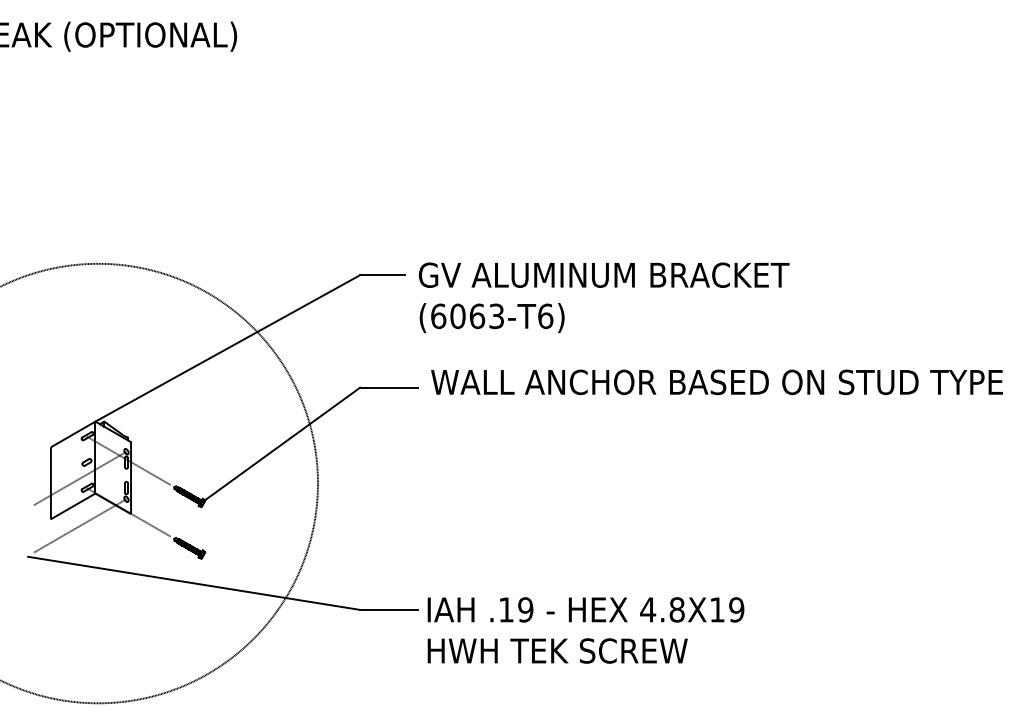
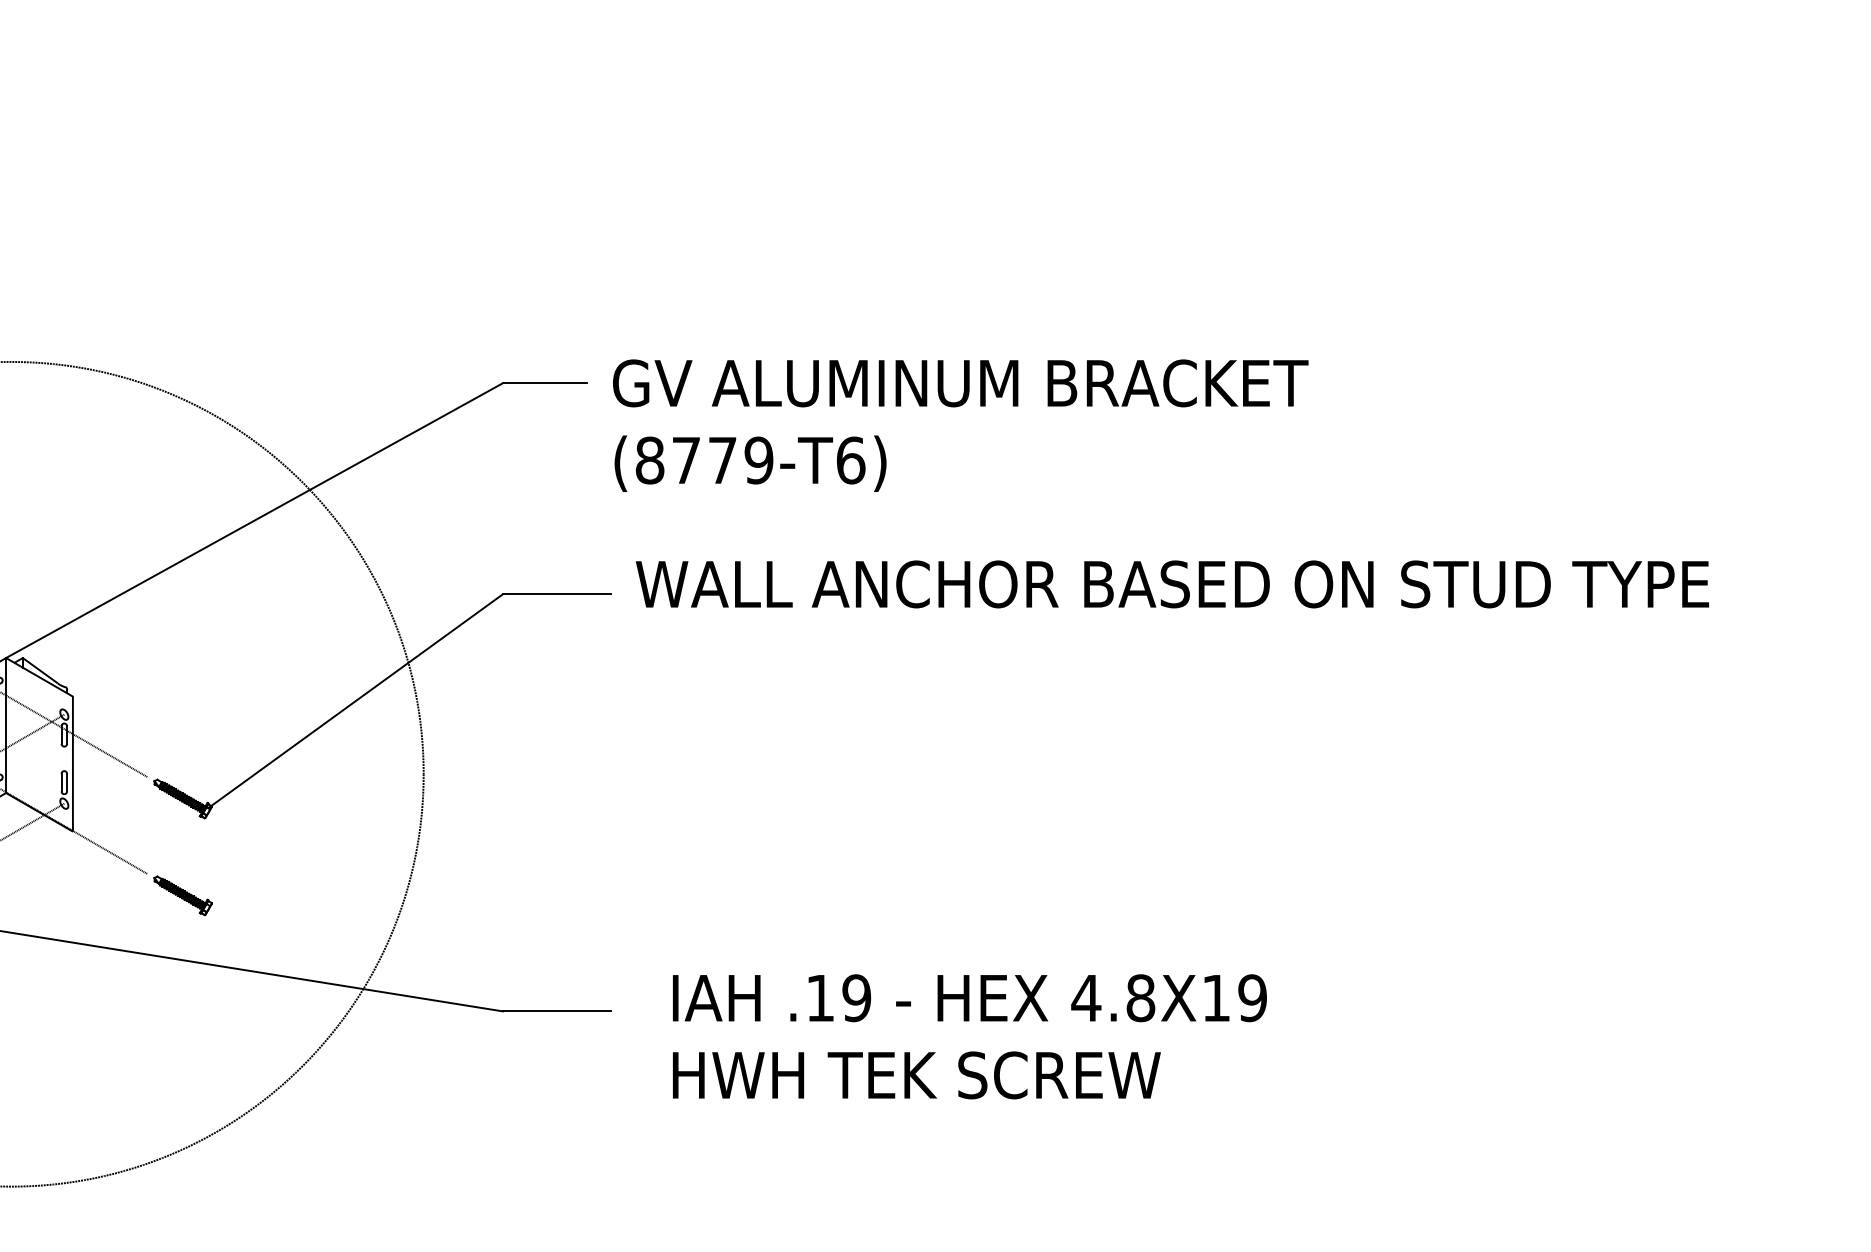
text: (467, 316) -> (704, 460), (6063-T6) -> (8779-T6)
text: (585, 630) -> (968, 1036), moved

